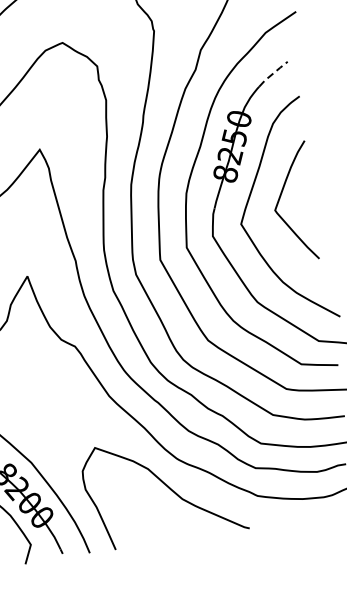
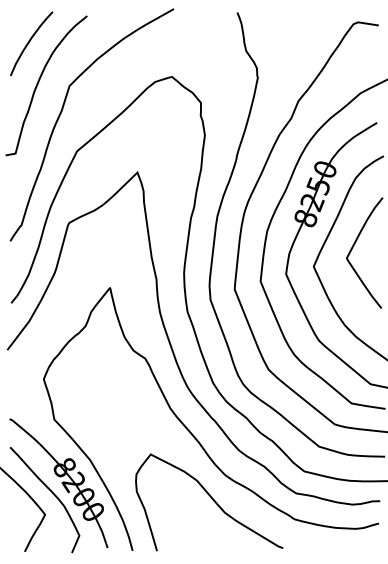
line: (273, 74) -> (362, 132), dashed -> solid

